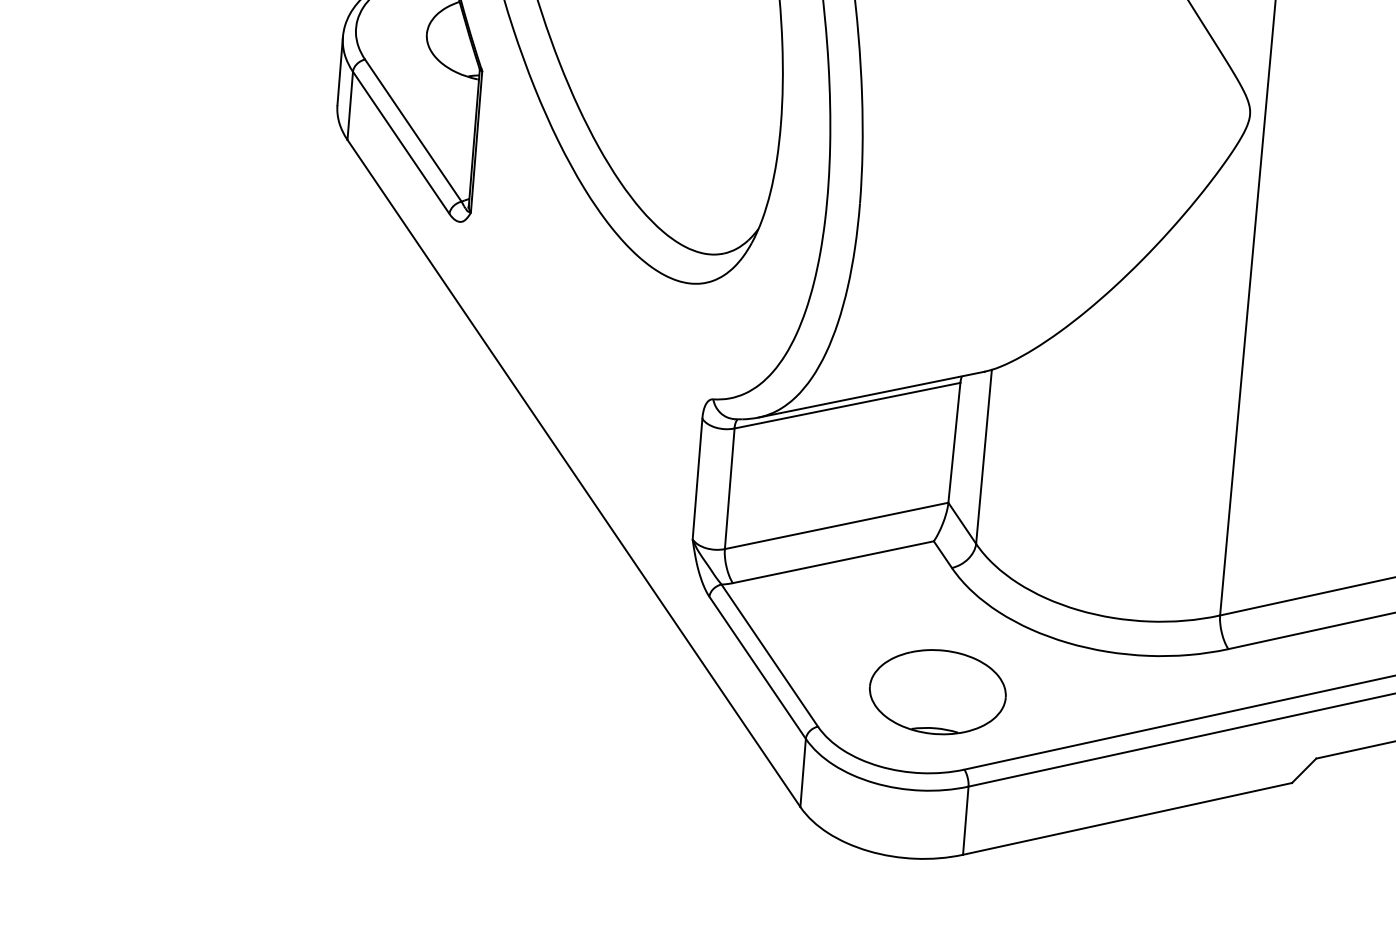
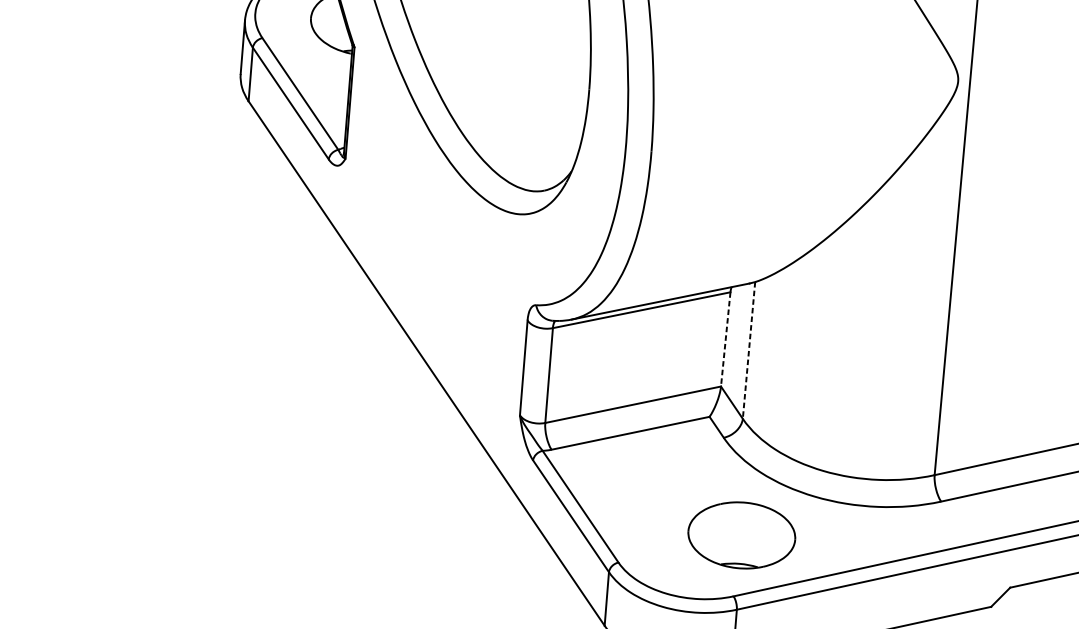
line: (954, 443) -> (725, 339), solid -> dashed
line: (983, 457) -> (748, 350), solid -> dashed
part: (937, 692) -> (741, 535), moved

